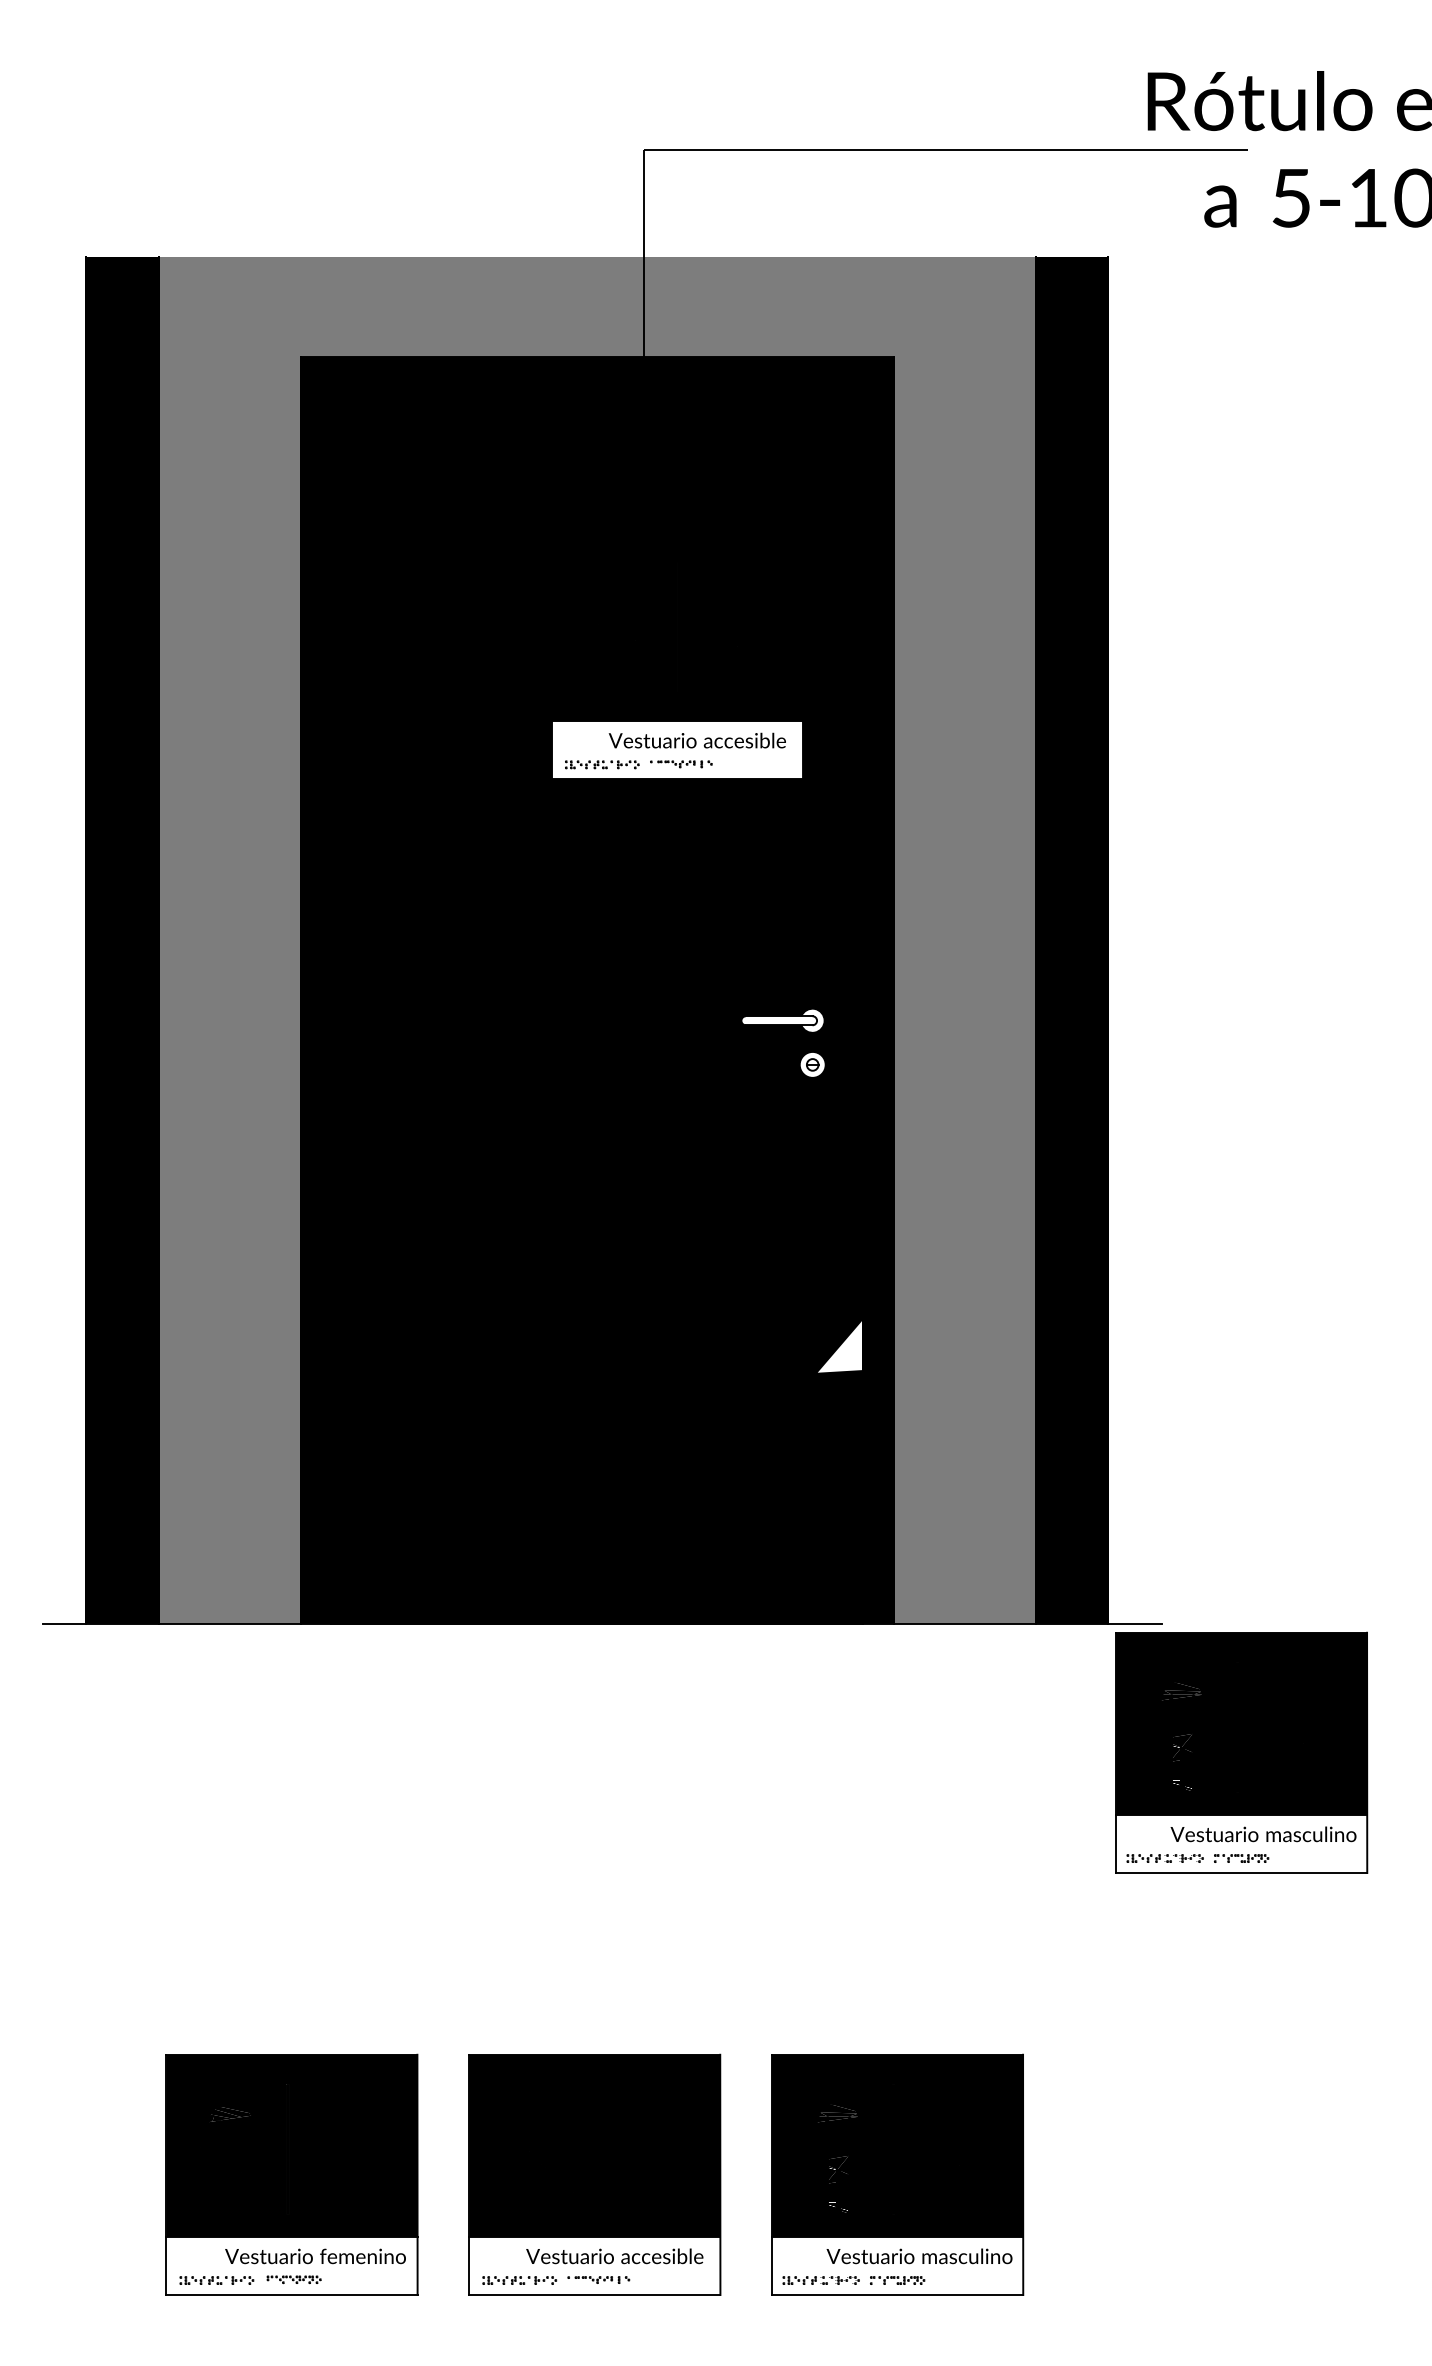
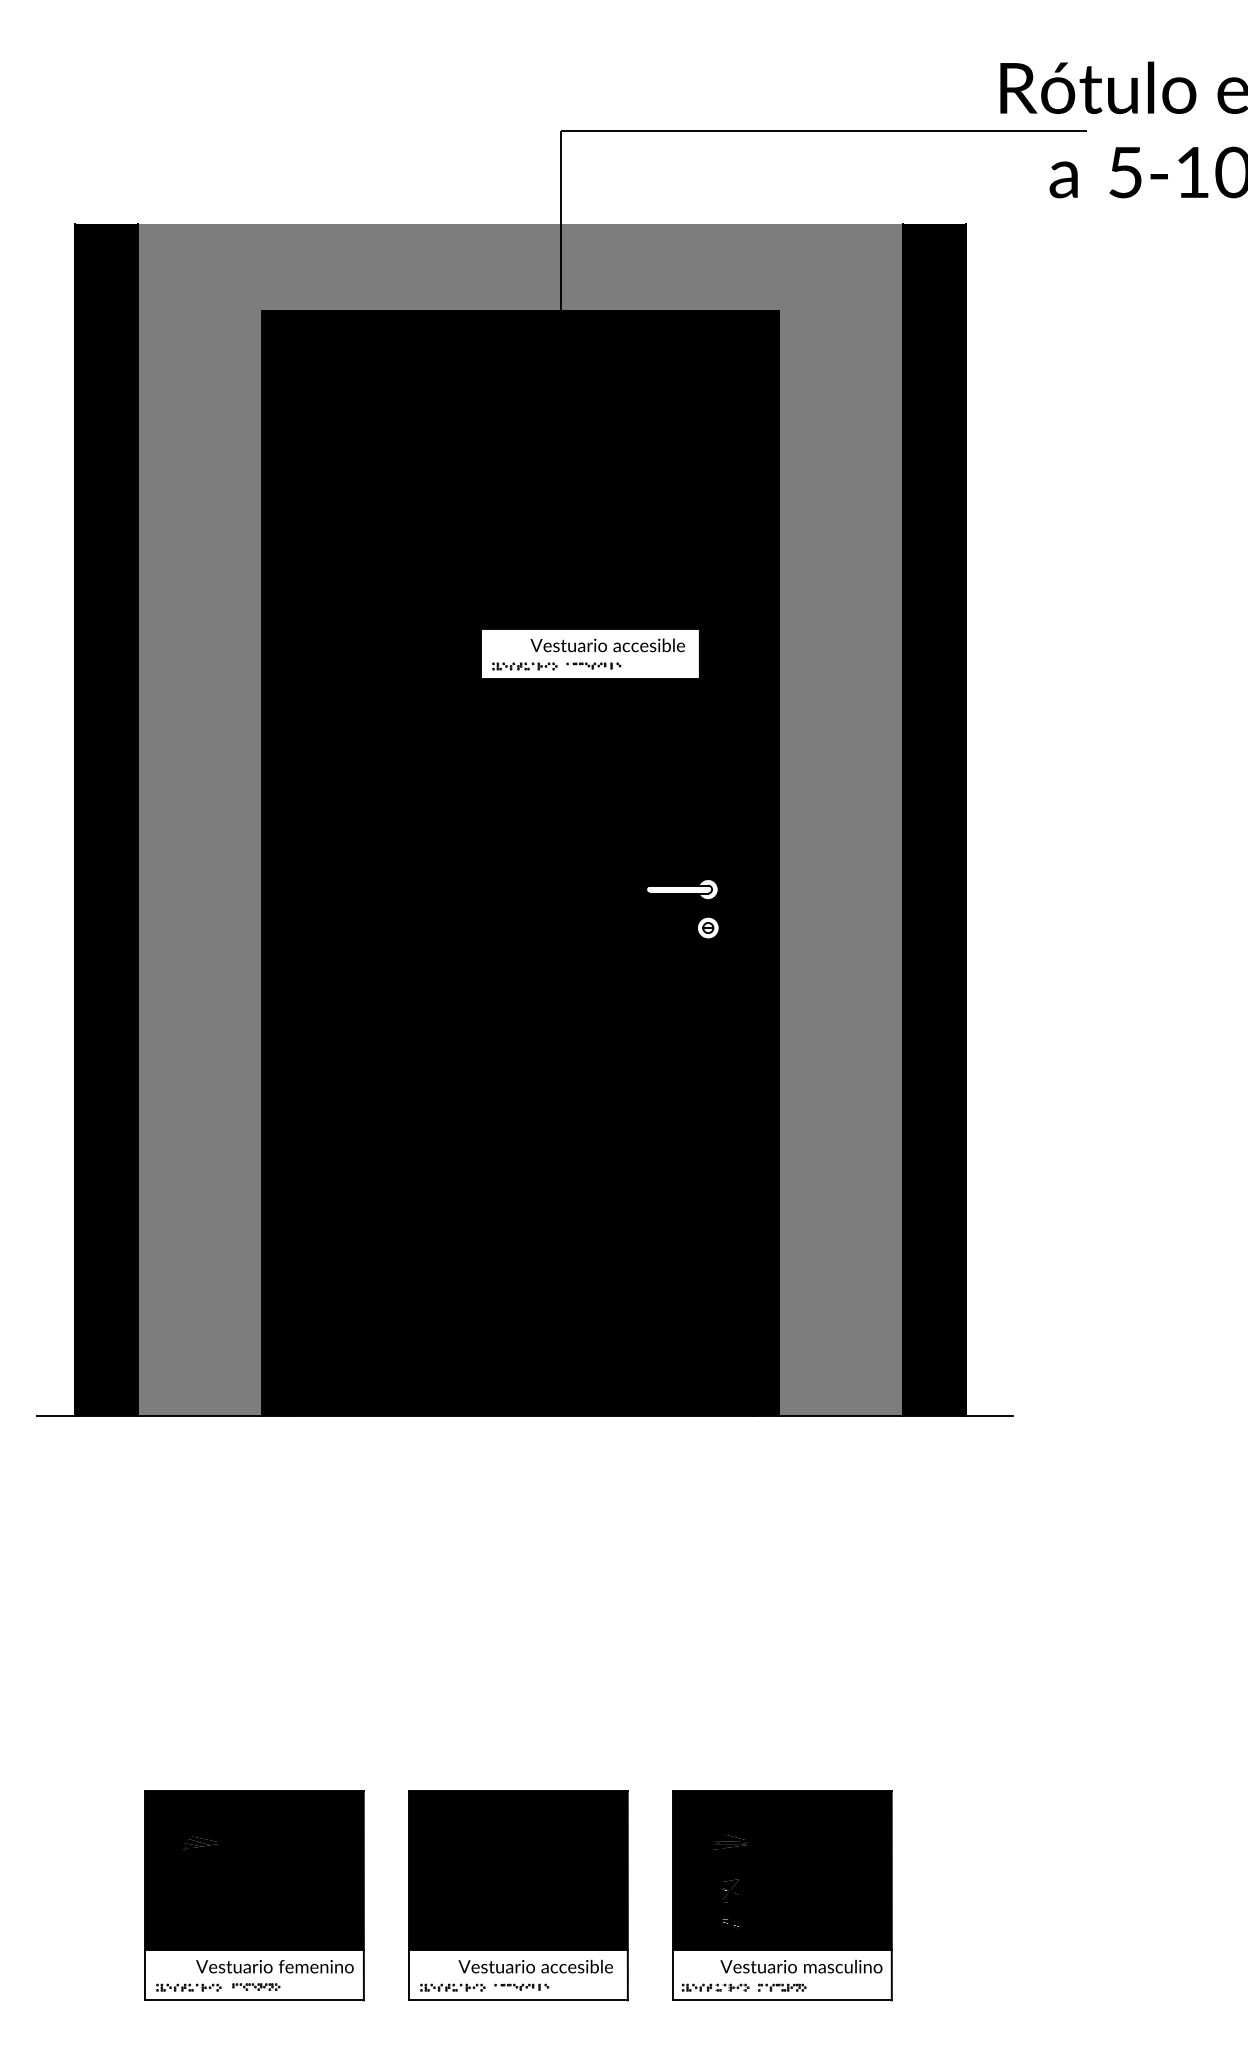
fill: (839, 1345) -> (731, 1172), added
part: (1241, 1752) -> (1082, 1527), removed

